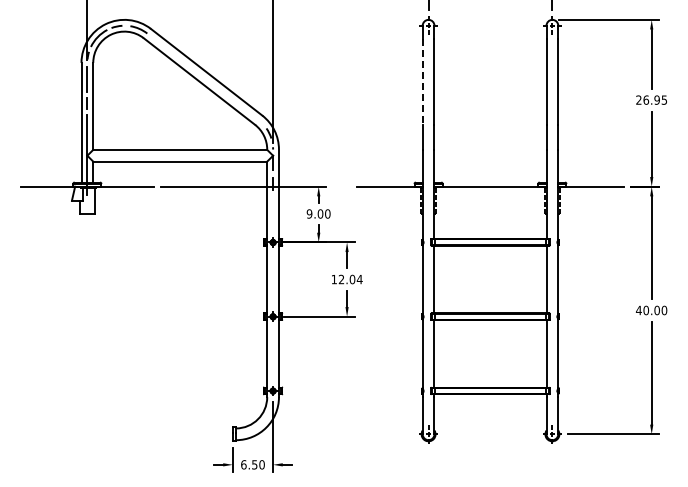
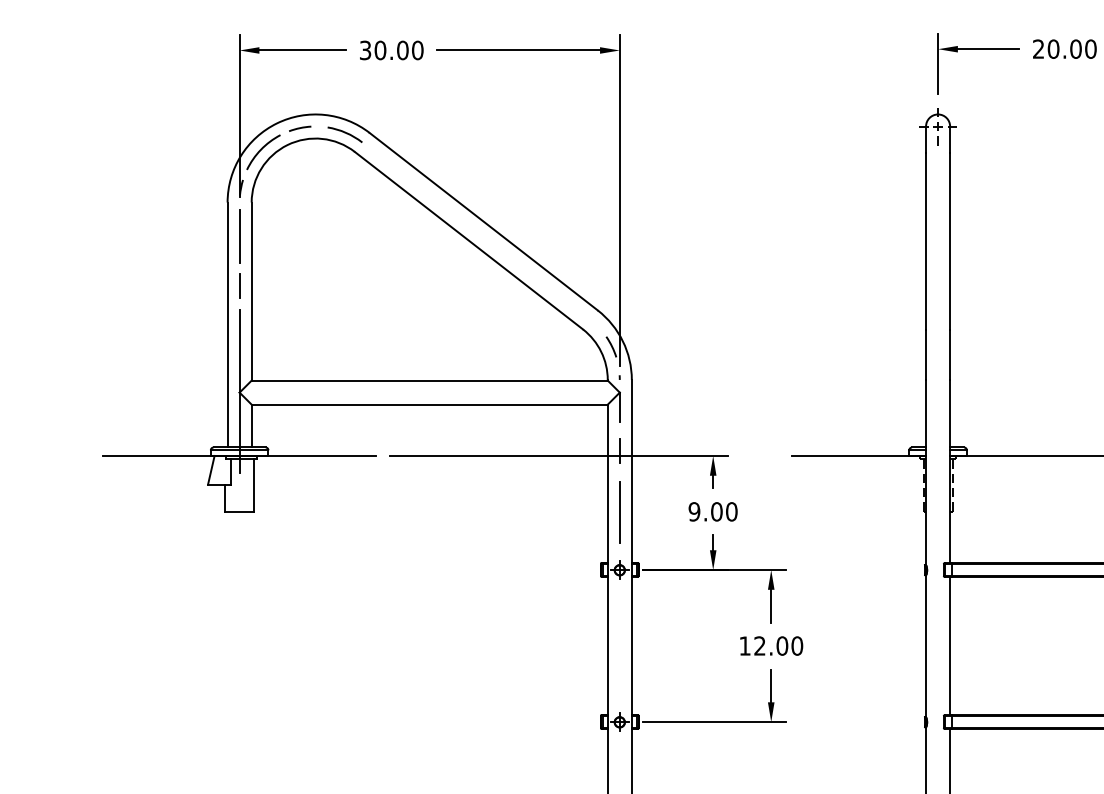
line: (422, 82) -> (925, 242), dashed -> solid
line: (273, 214) -> (620, 512), added
text: (359, 279) -> (796, 645), 12.04 -> 12.00

